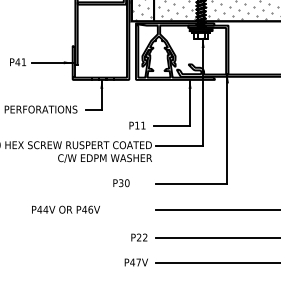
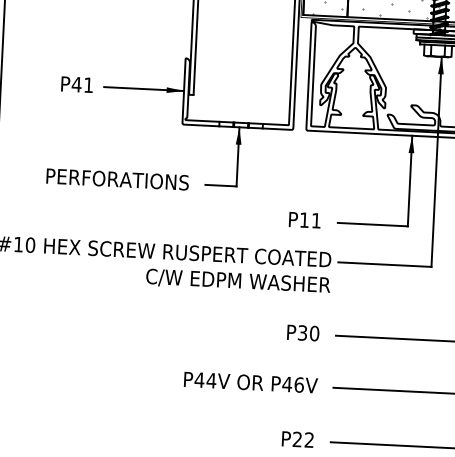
text: (121, 183) -> (303, 333), moved
text: (65, 209) -> (249, 382), moved

